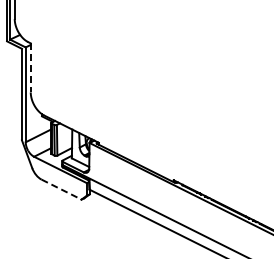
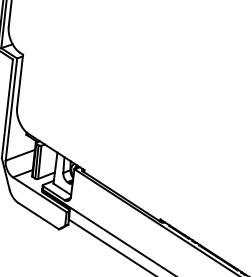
line: (30, 67) -> (19, 80), dashed -> solid
line: (62, 189) -> (39, 216), dashed -> solid

